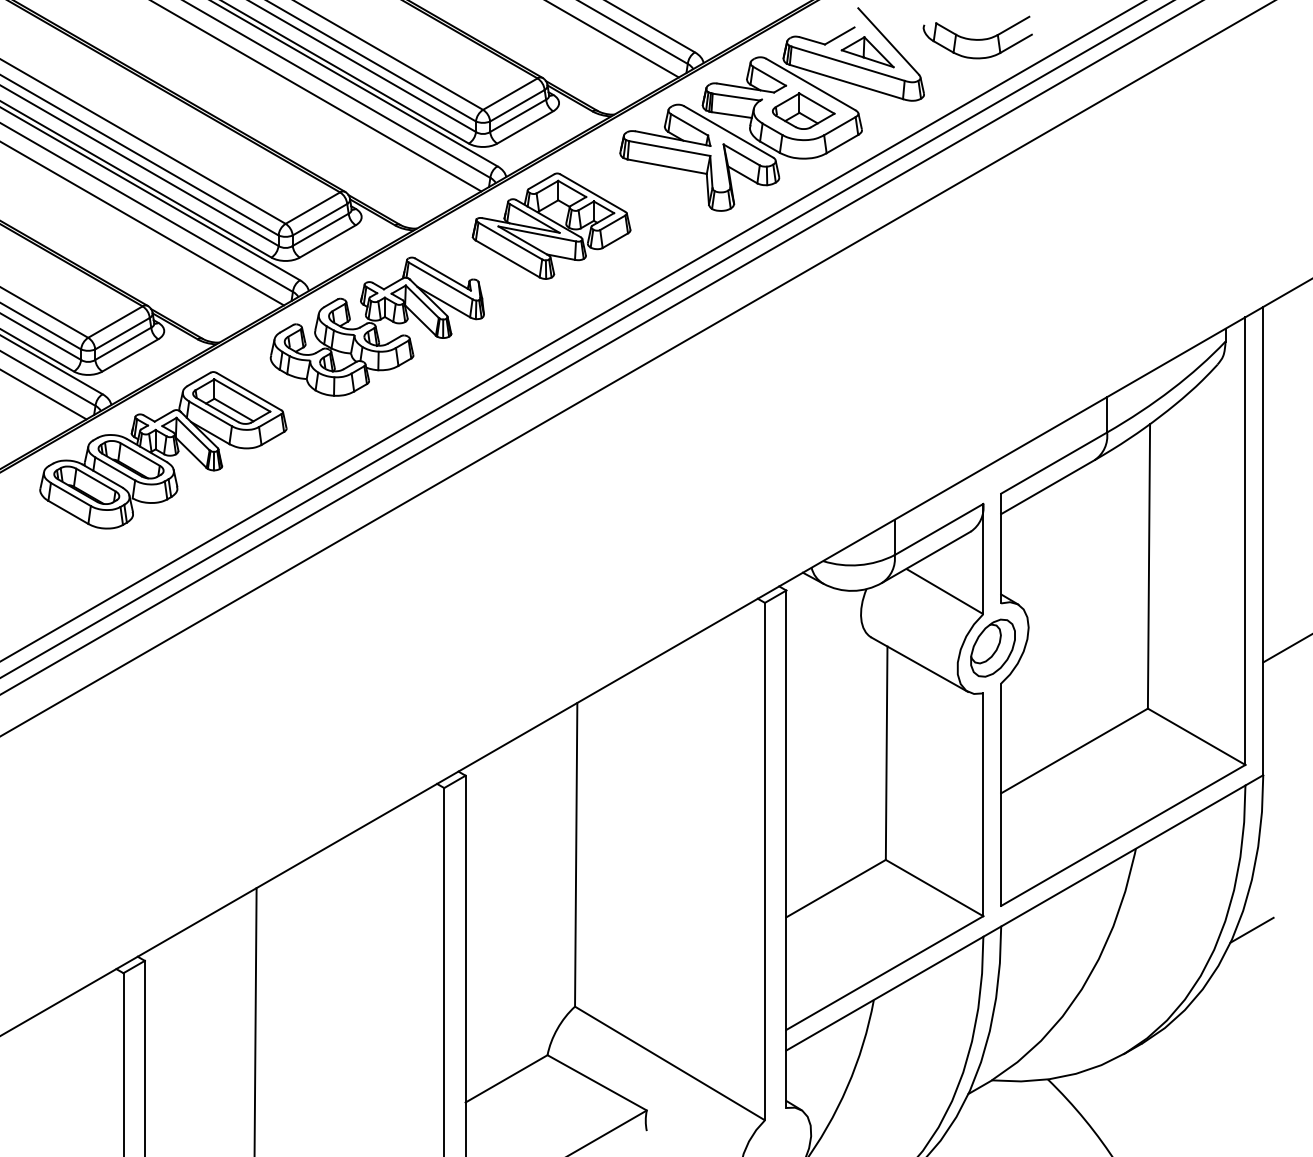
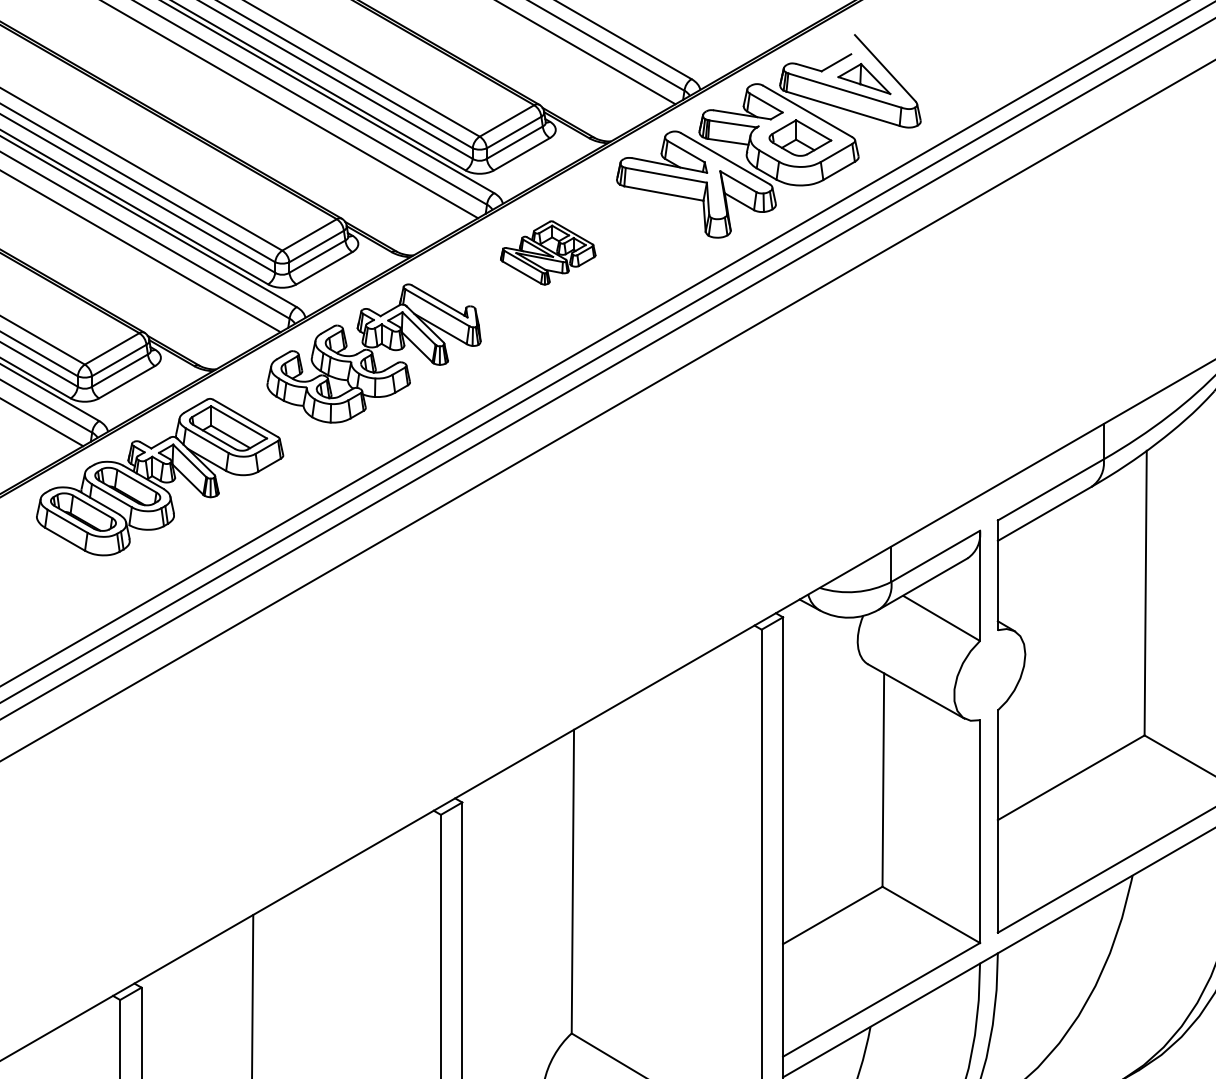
part: (977, 37) -> (974, 64), removed
part: (551, 225) -> (548, 252), size x0.6
part: (992, 647) -> (989, 674), removed

